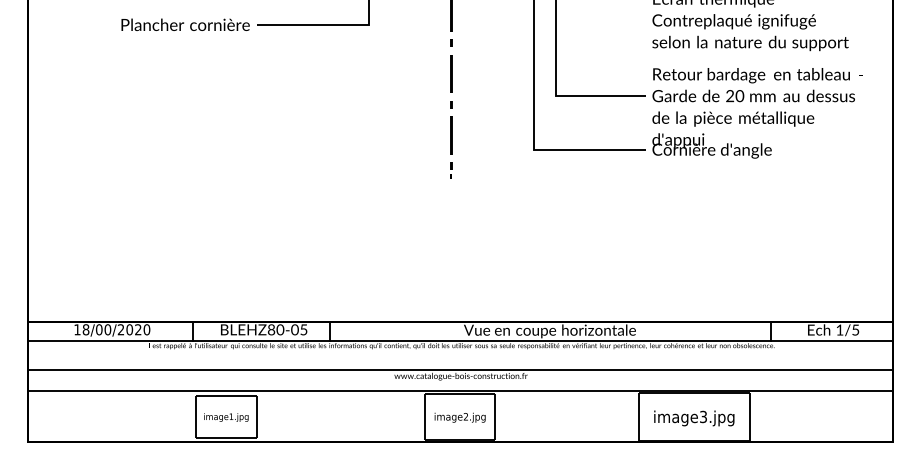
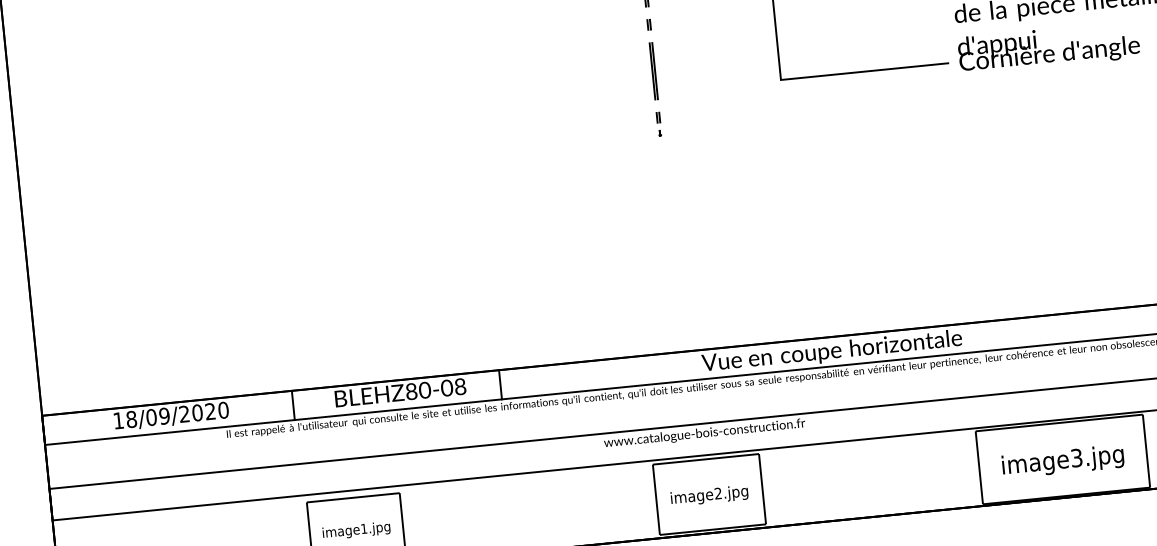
text: (107, 329) -> (163, 415), 18/00/2020 -> 18/09/2020
text: (303, 329) -> (459, 386), \c16711848;BLEHZ80-05 -> \c16711848;BLEHZ80-08

